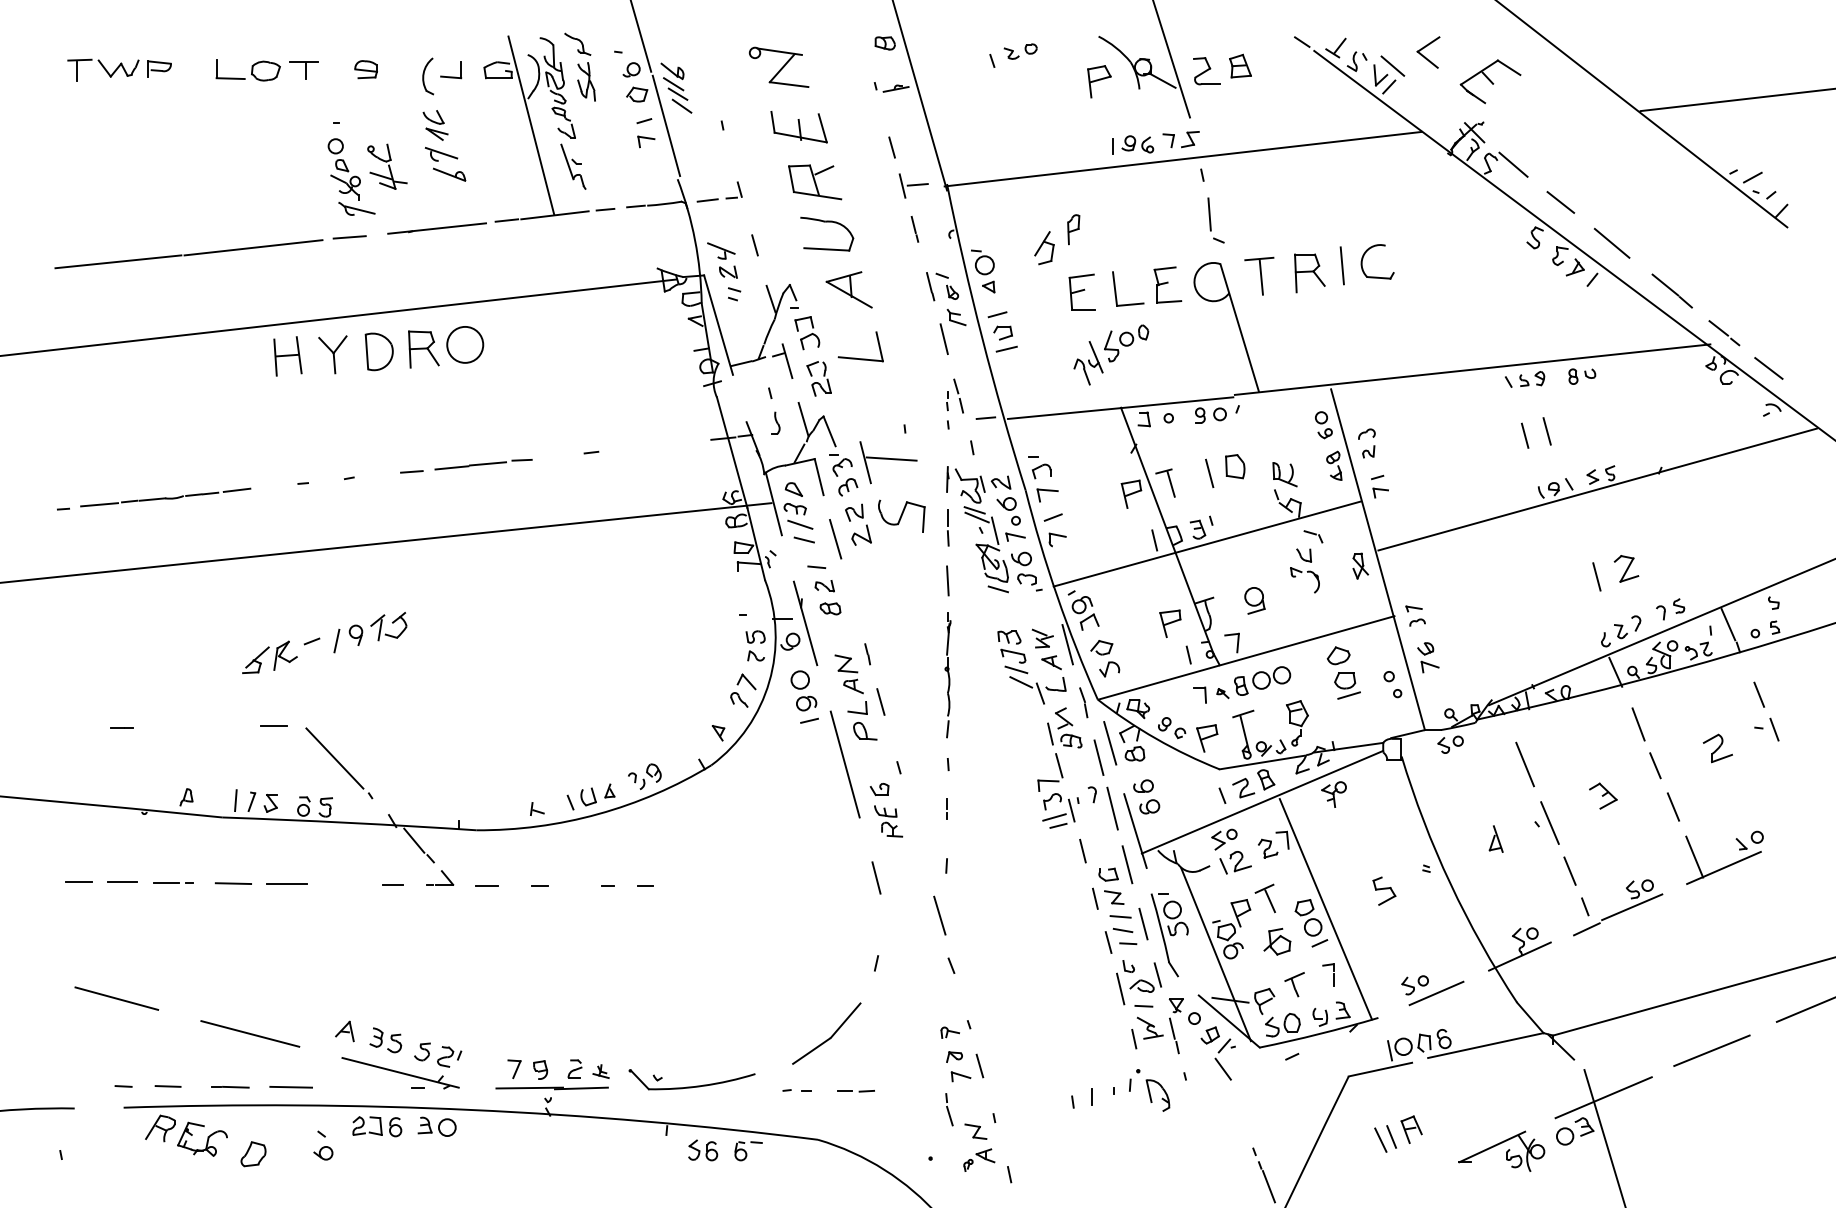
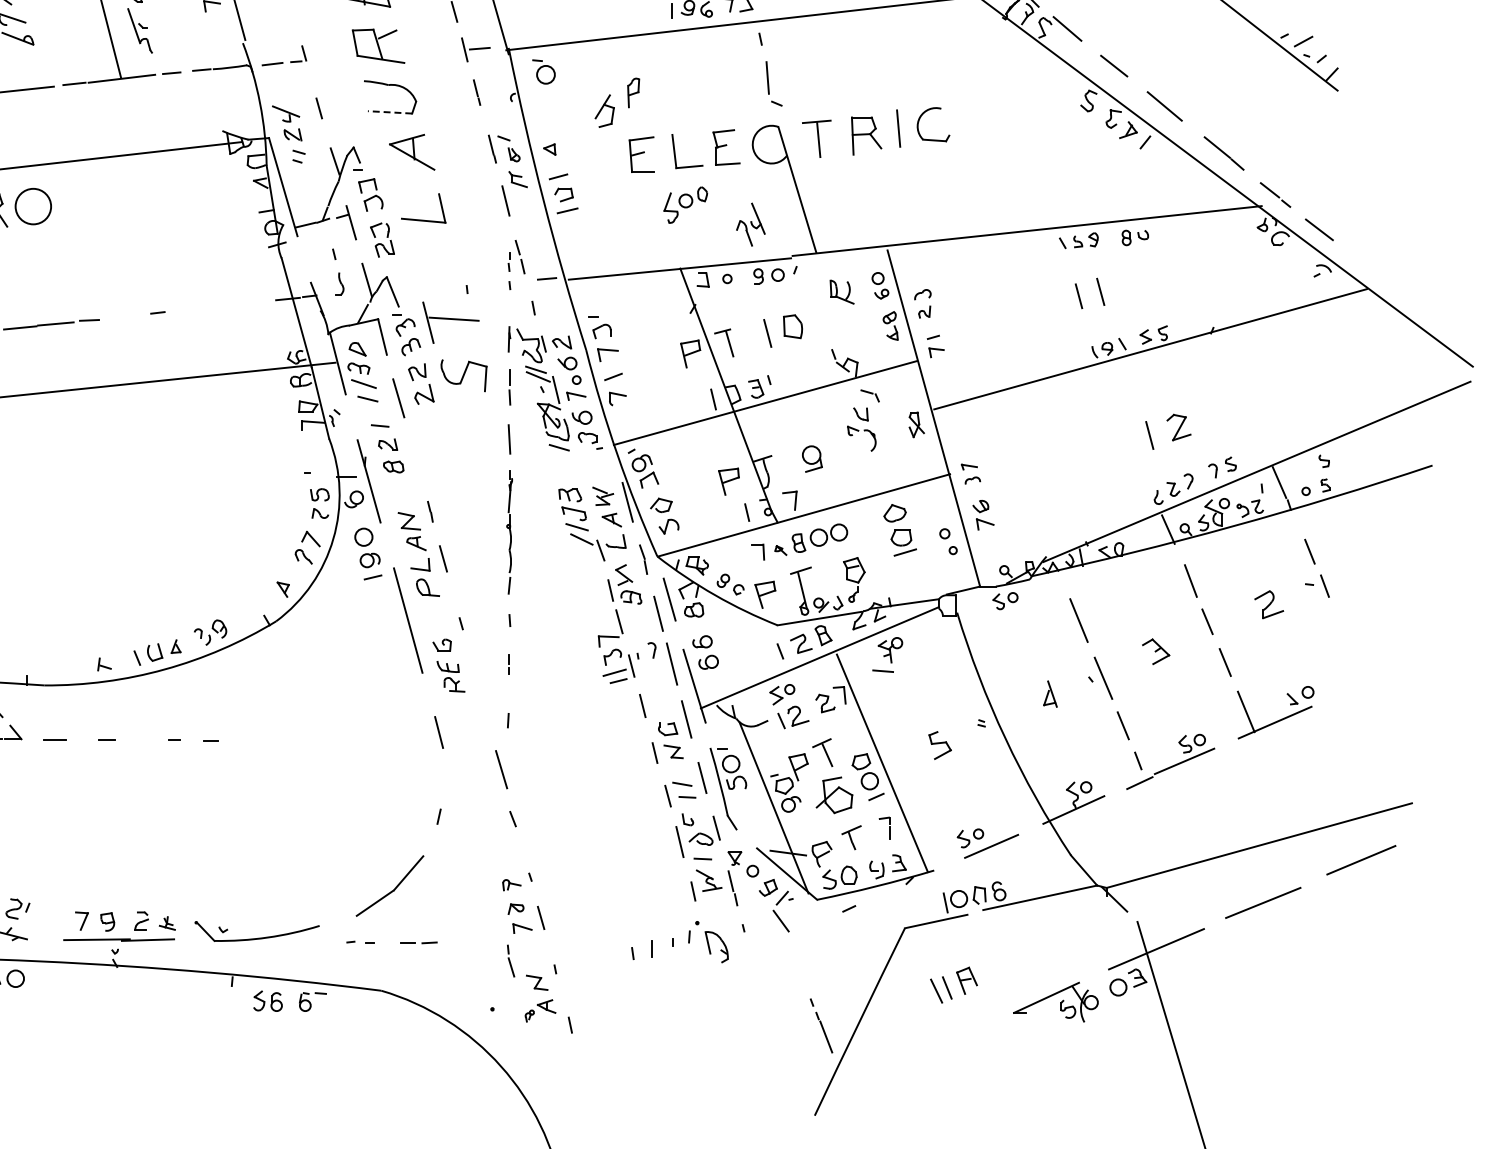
line: (826, 249) -> (389, 112), solid -> dashed
part: (982, 262) -> (543, 72), moved
part: (1088, 363) -> (750, 224), moved
part: (1284, 474) -> (841, 292), moved
line: (1120, 916) -> (883, 670), moved
part: (1277, 941) -> (834, 795), size x1.4

